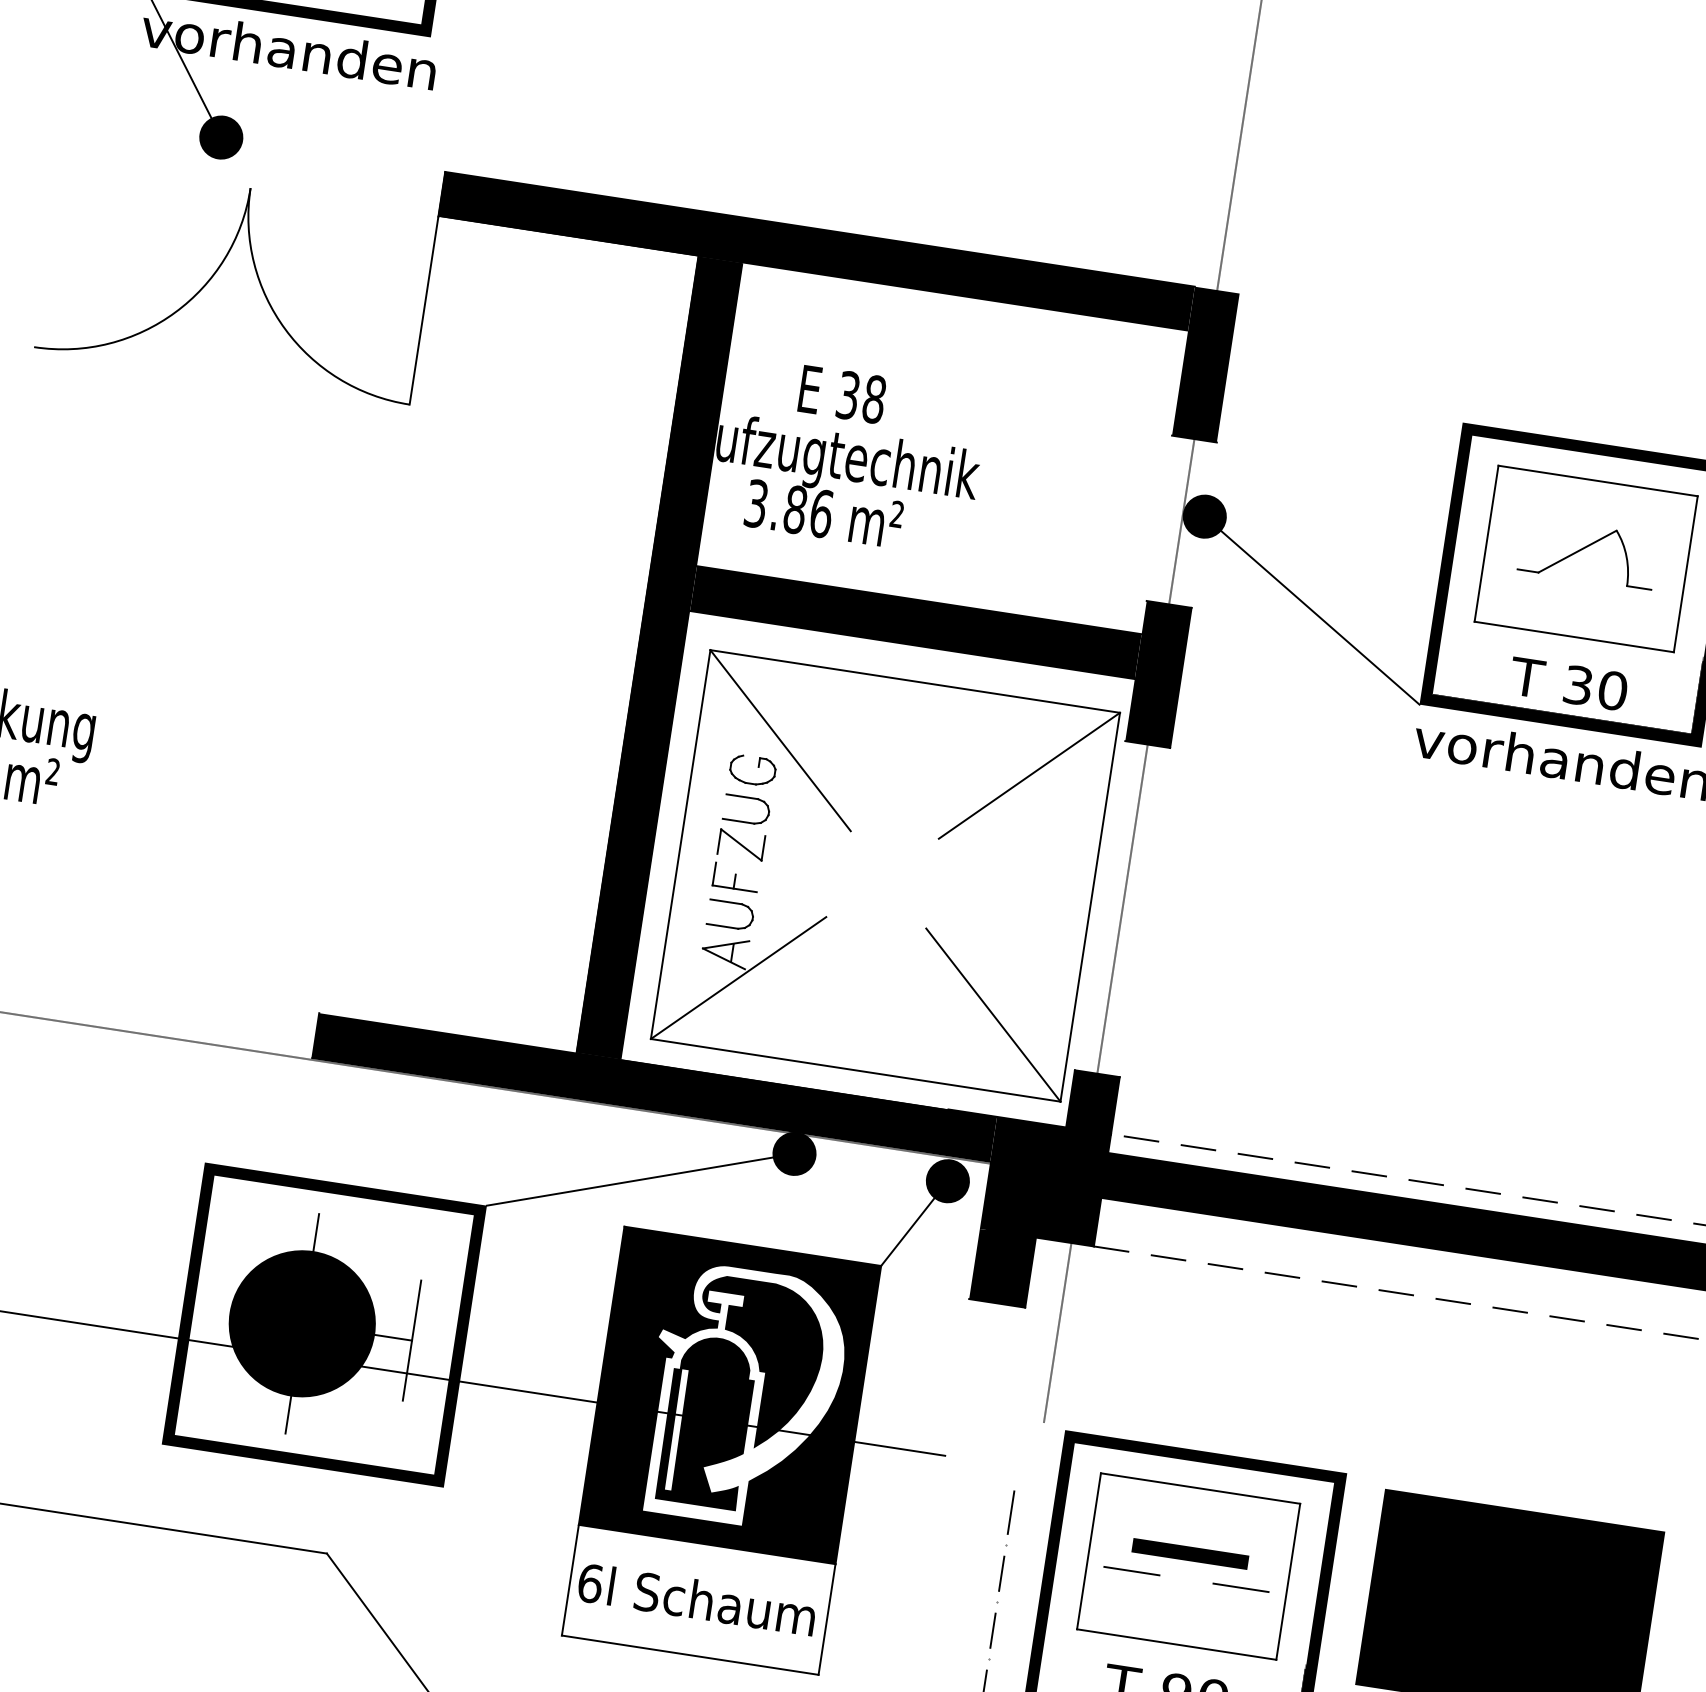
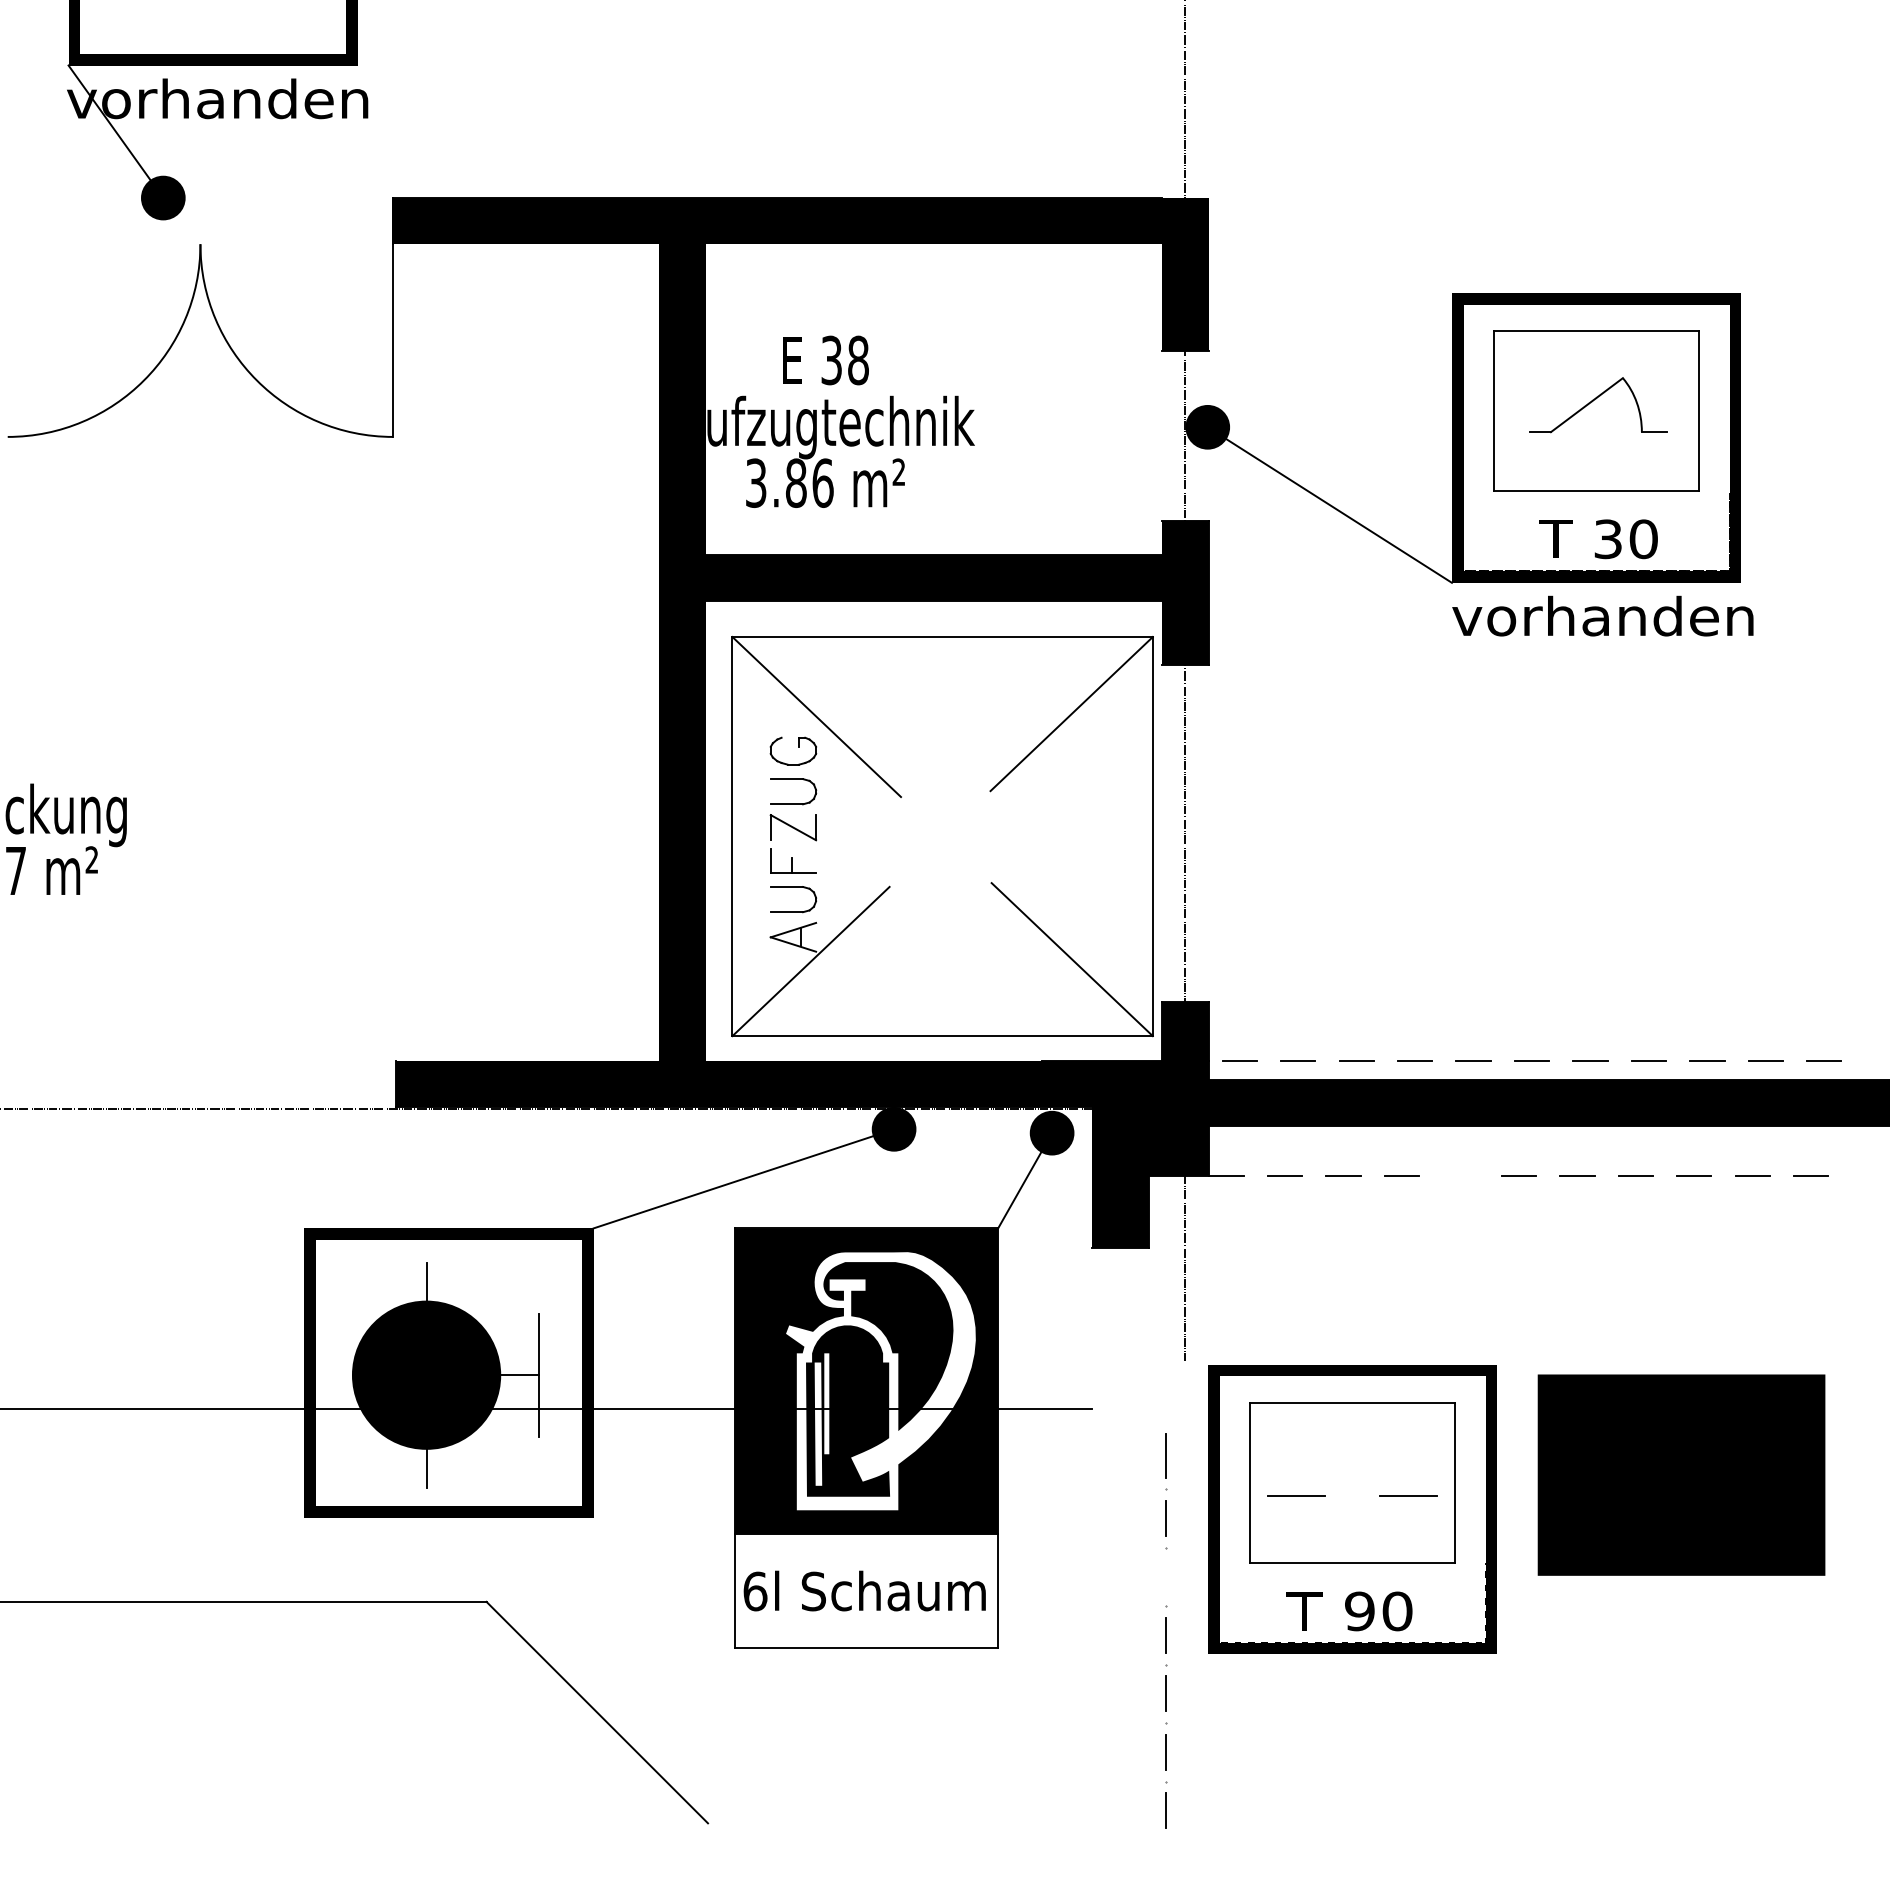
line: (1339, 1284) -> (1460, 1176), removed
fill: (1190, 1553) -> (1352, 1469), removed
line: (993, 1630) -> (1166, 1576), removed

